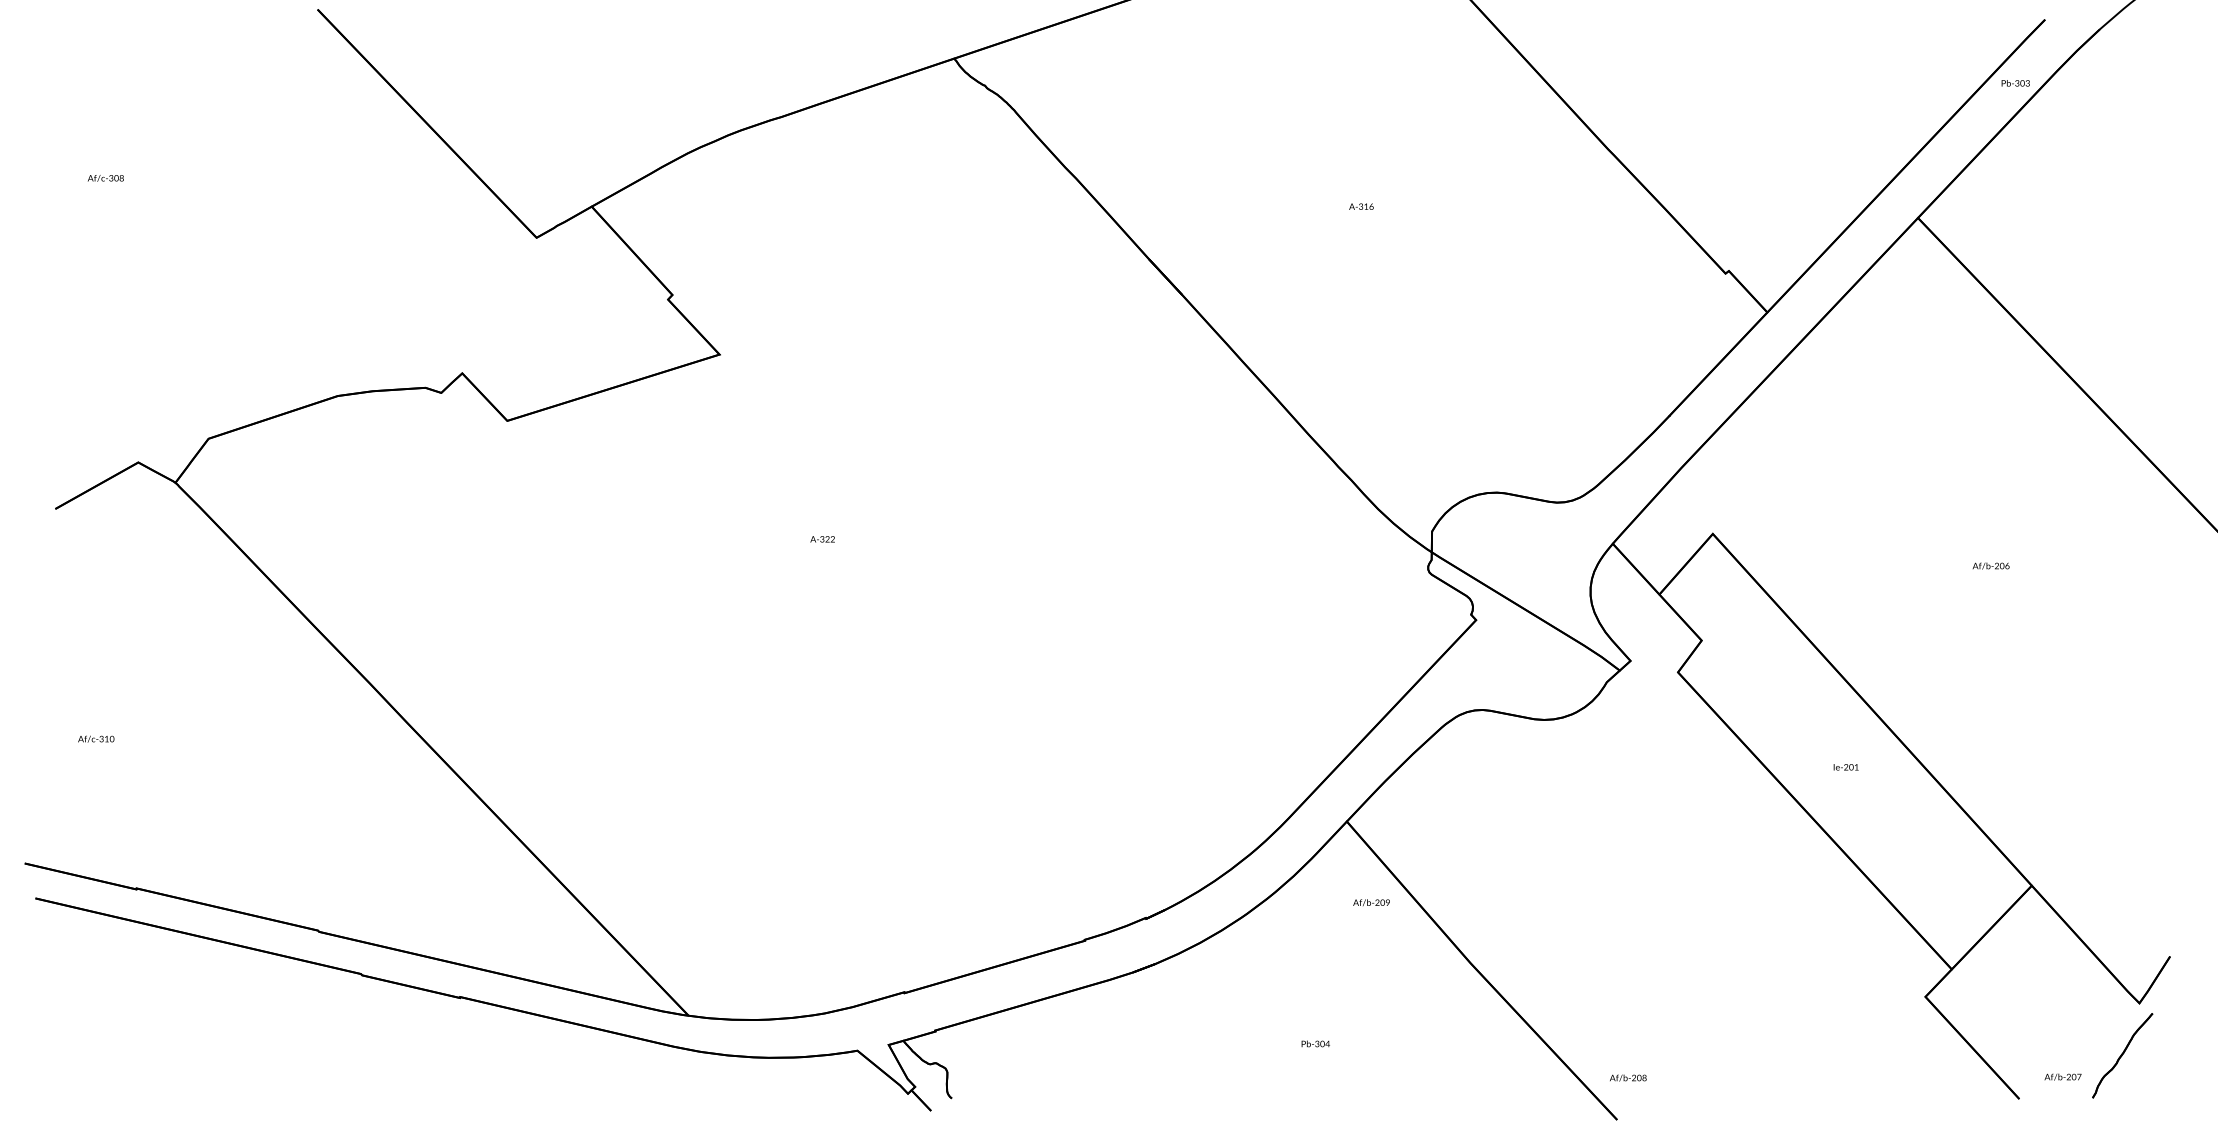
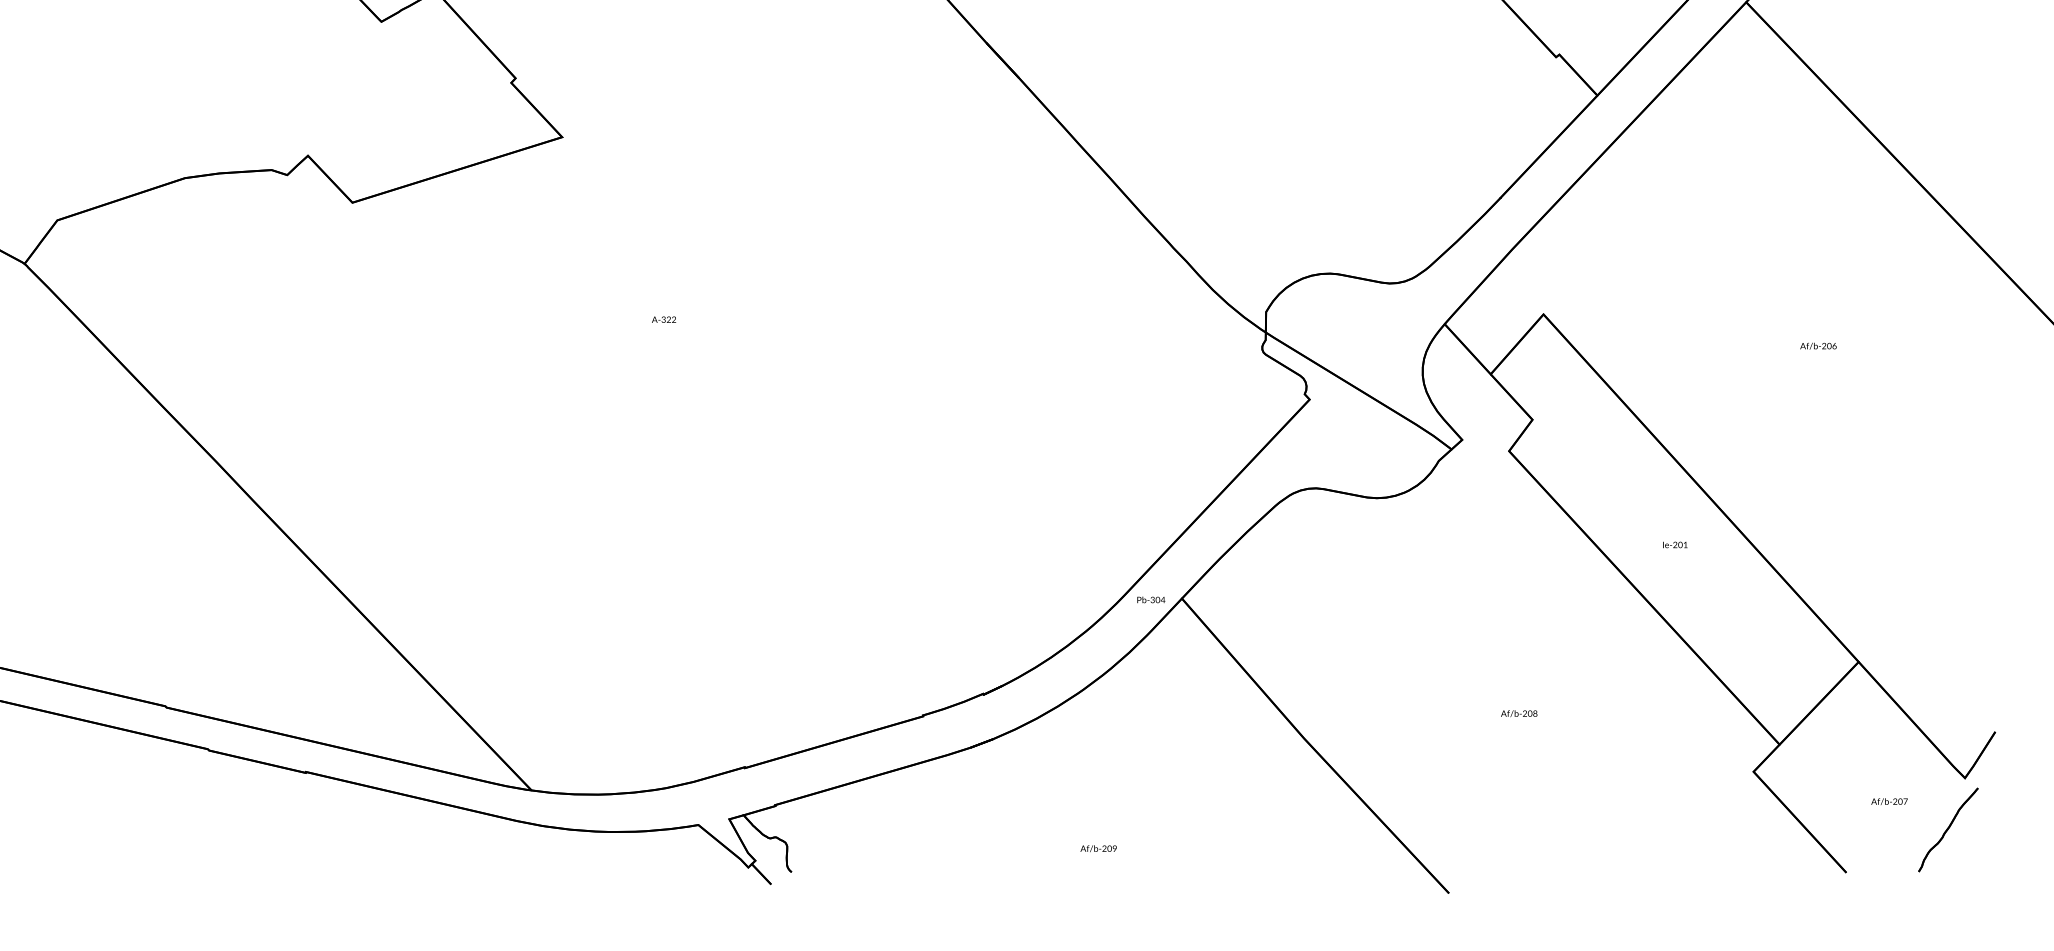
text: (1371, 902) -> (1098, 848), moved
text: (1315, 1043) -> (1150, 599), moved
text: (2062, 1076) -> (1888, 801), moved
text: (1628, 1077) -> (1519, 713), moved

